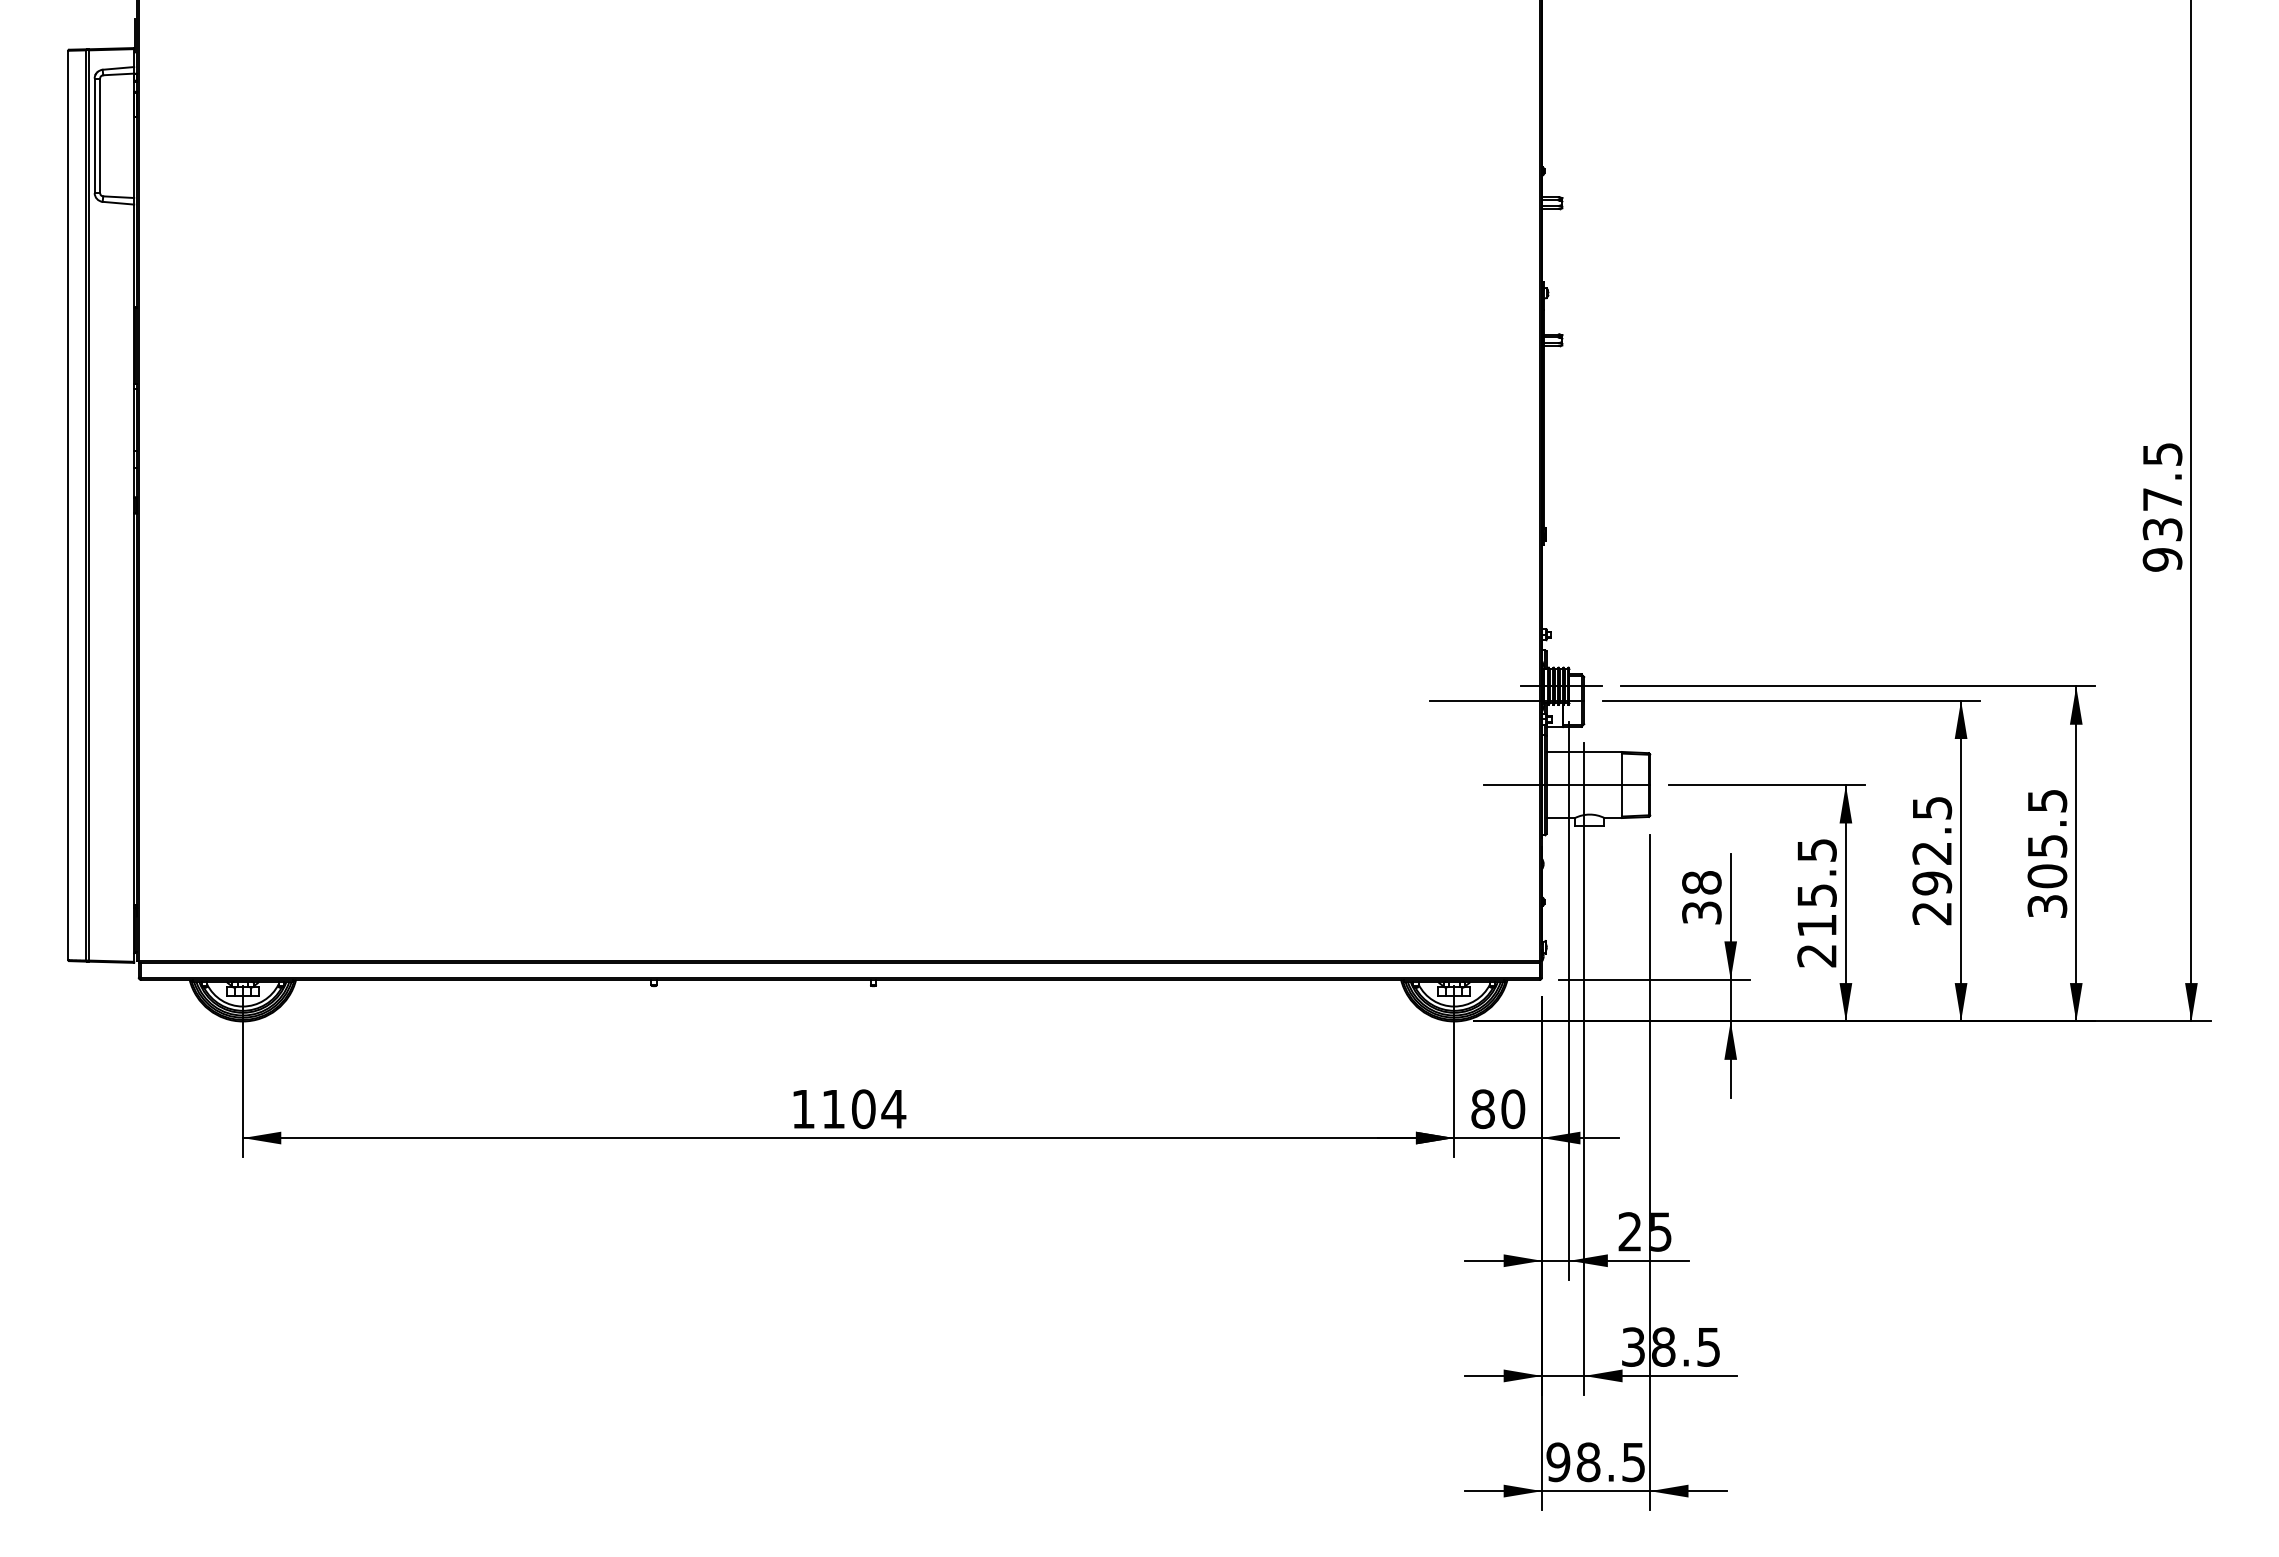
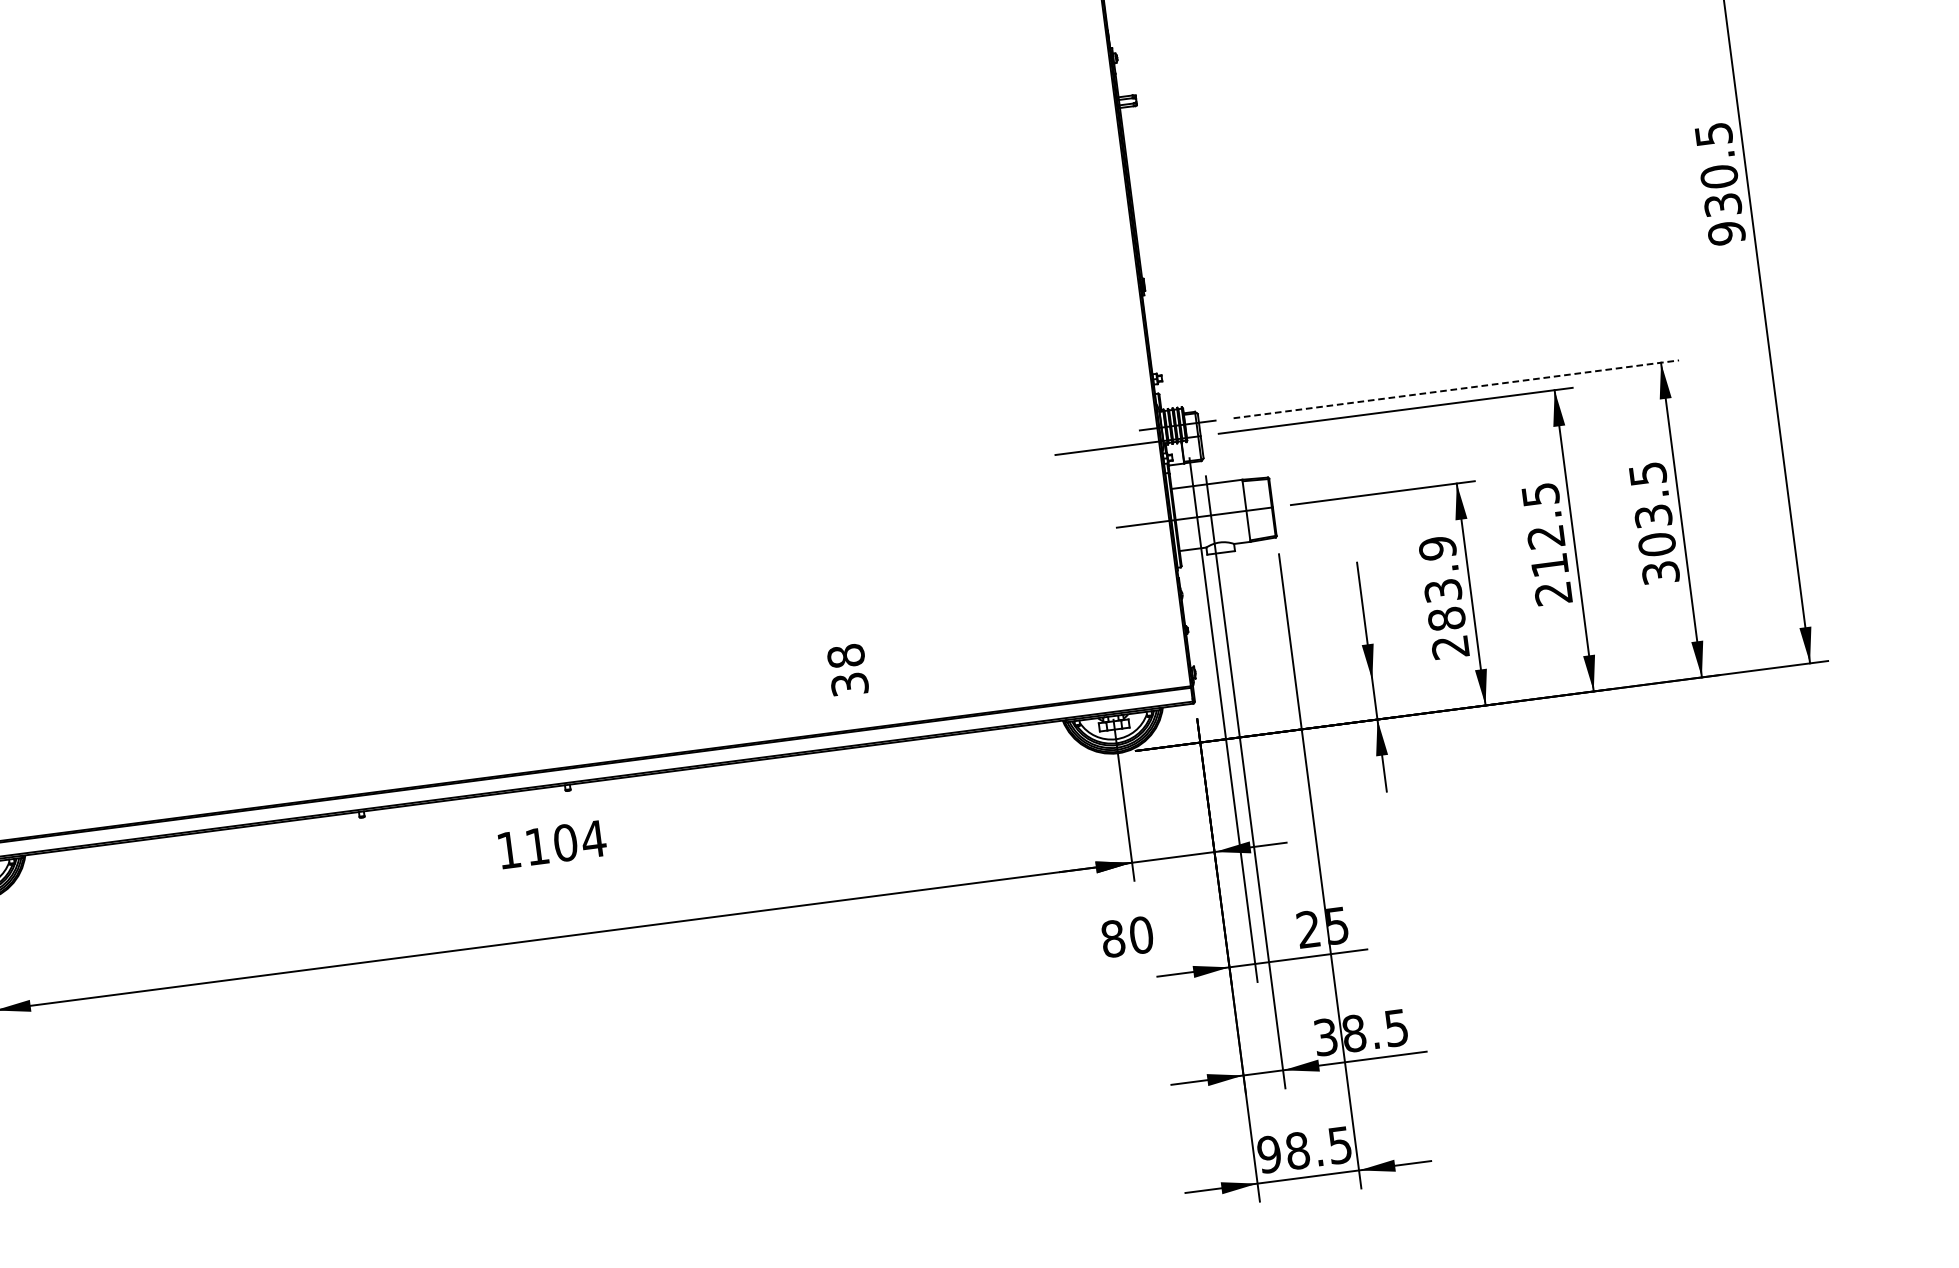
text: (2162, 499) -> (1719, 176), 937.5 -> 930.5
line: (1858, 686) -> (1456, 389), solid -> dashed
text: (2046, 846) -> (1652, 516), 305.5 -> 303.5
text: (1932, 883) -> (1550, 565), 292.5 -> 212.5
text: (1816, 887) -> (1441, 583), 215.5 -> 283.9
text: (1701, 897) -> (847, 670), moved
line: (1654, 979) -> (1300, 689), removed
text: (849, 1109) -> (552, 844), moved
text: (1498, 1109) -> (1127, 937), moved
fill: (1588, 1260) -> (1273, 961), removed

